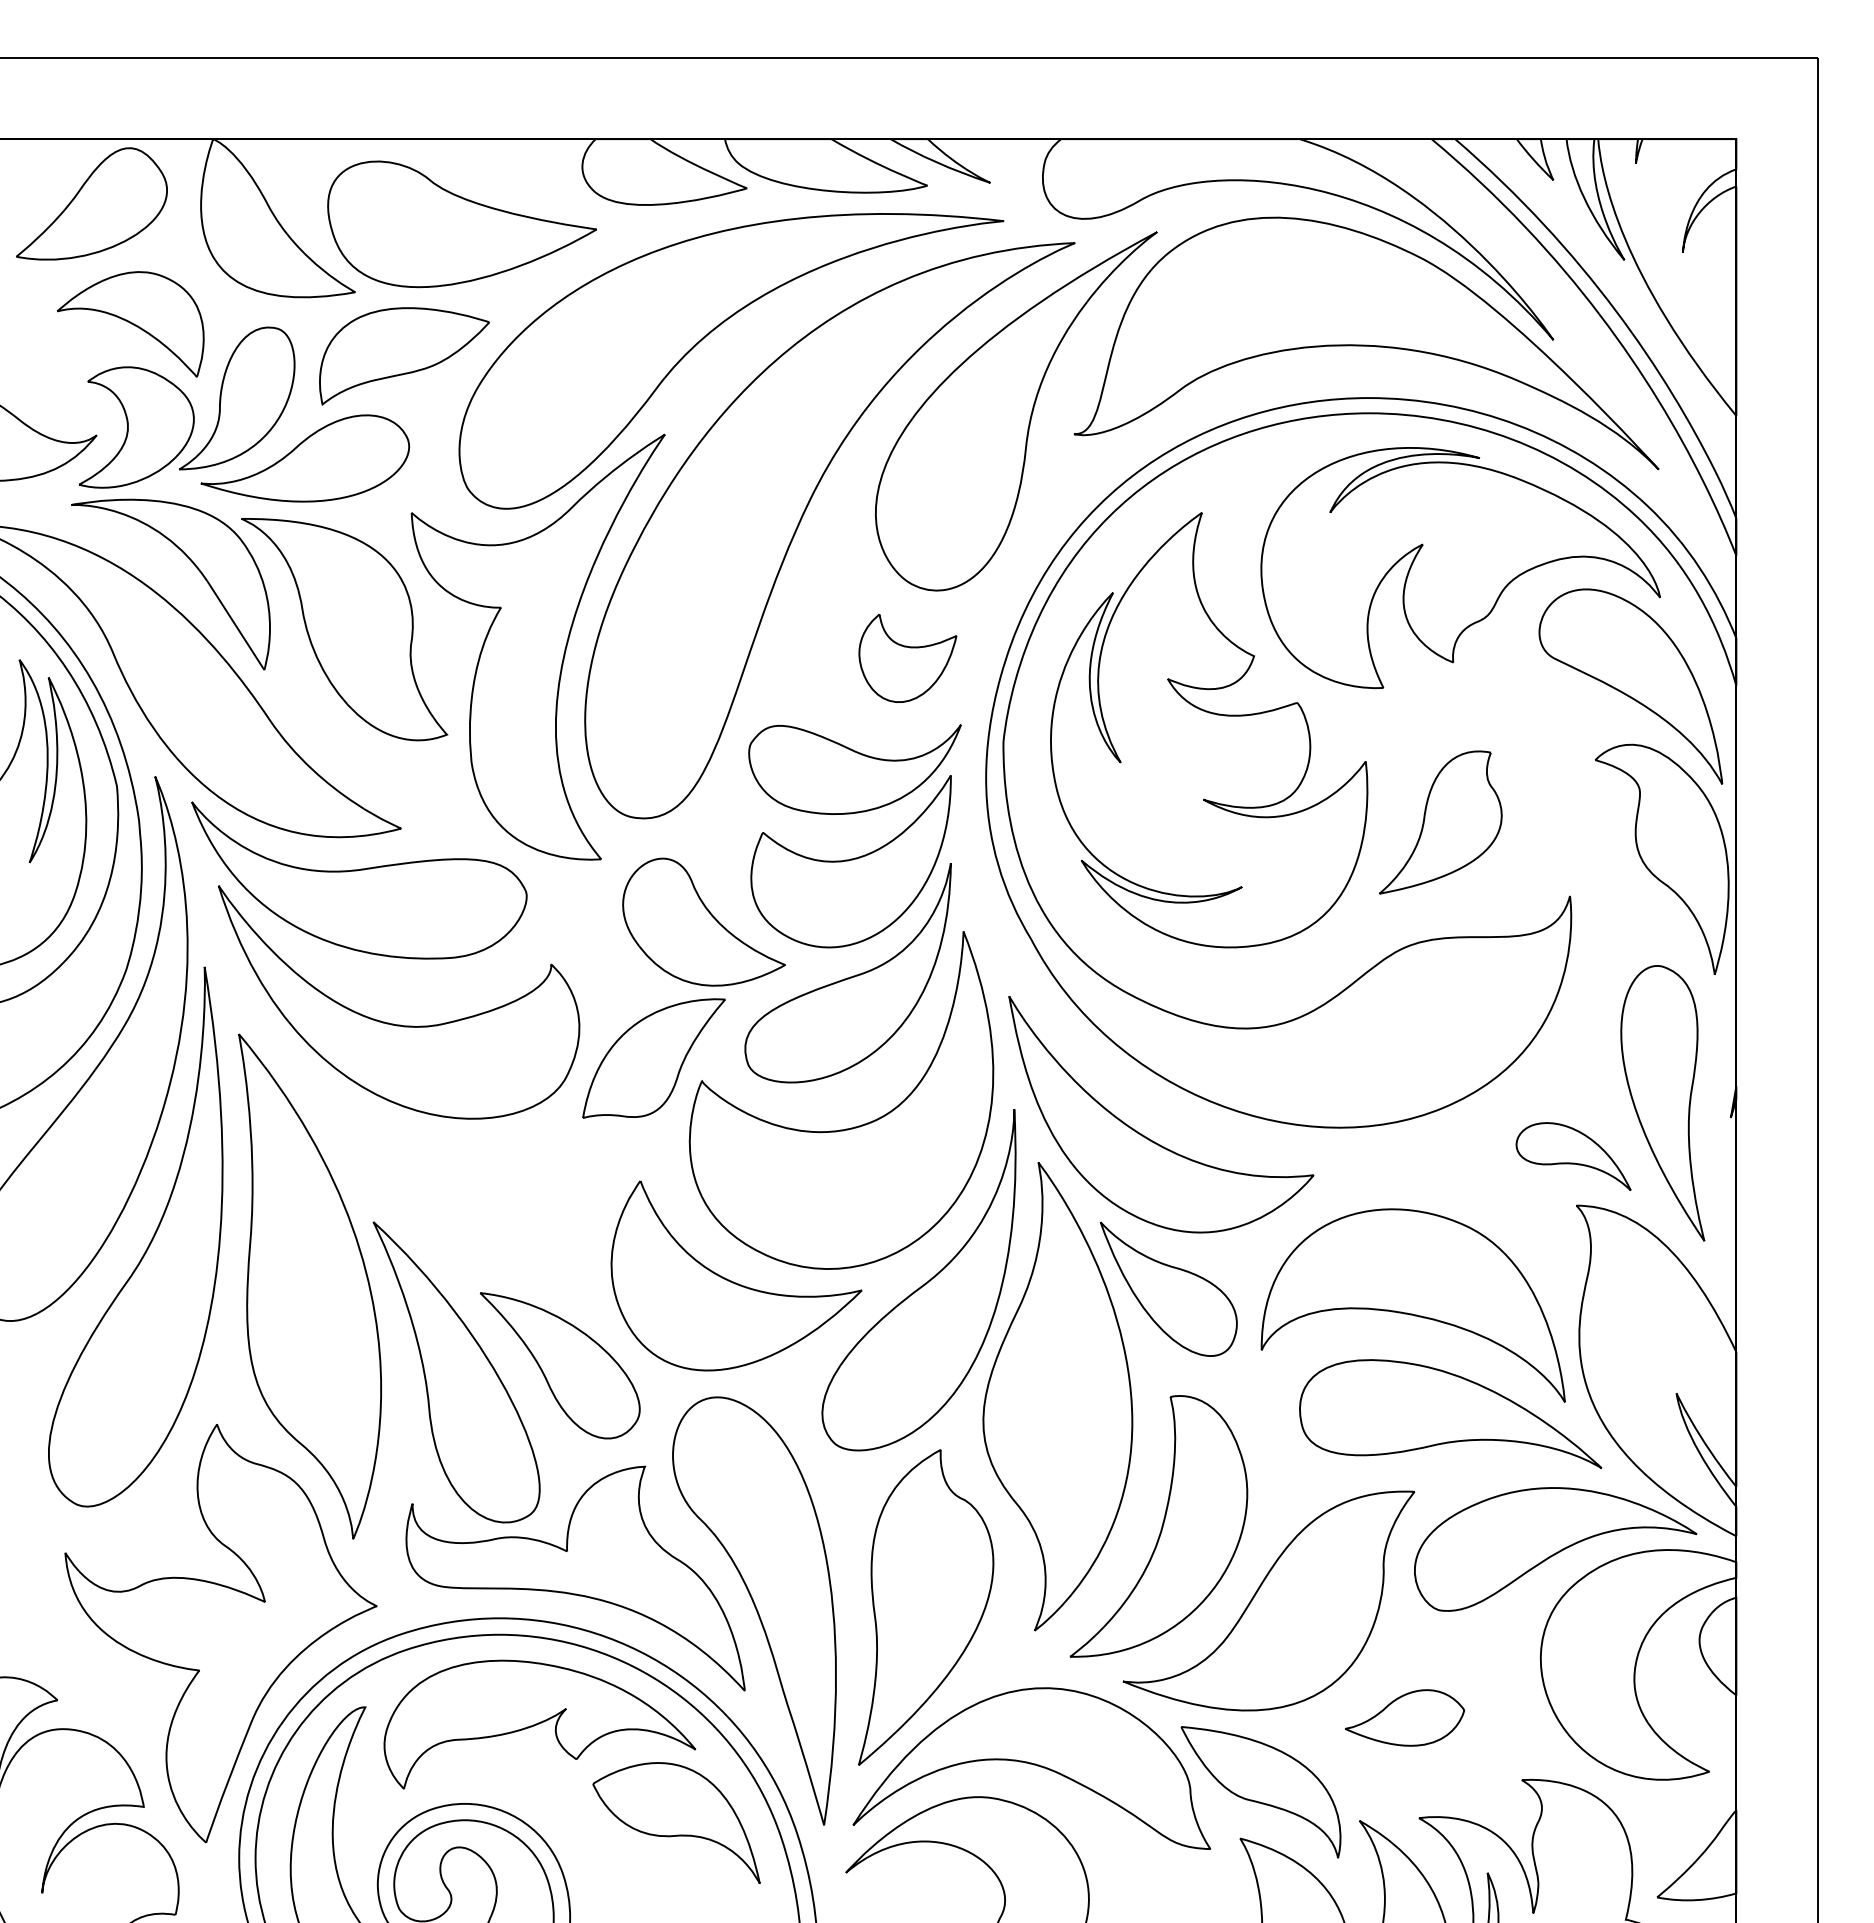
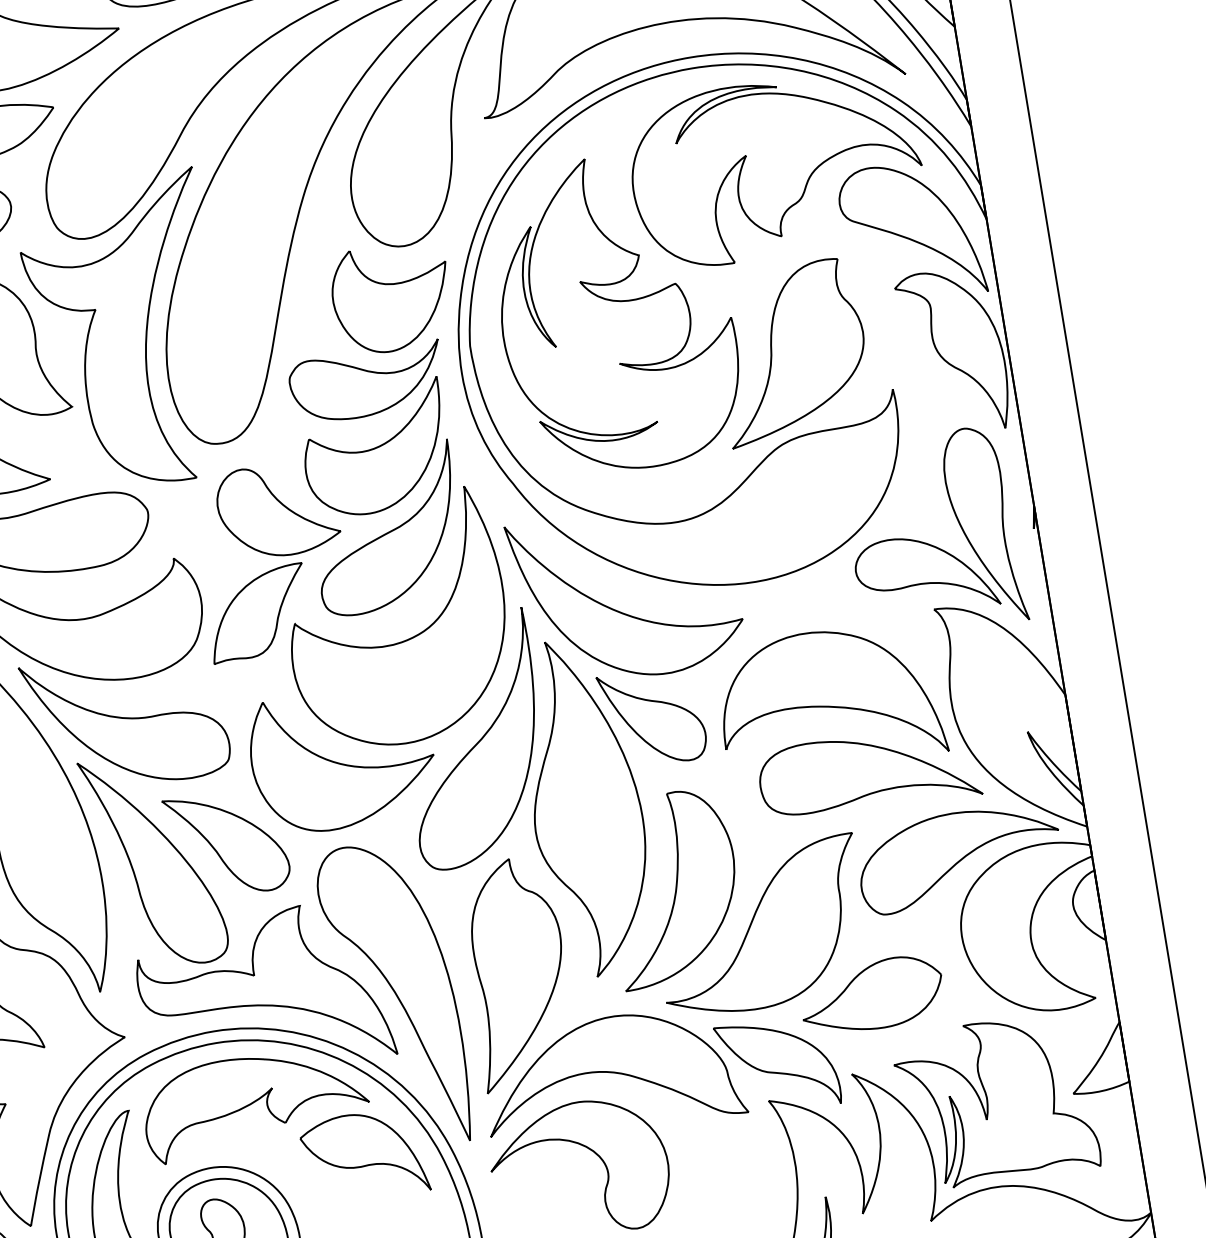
part: (907, 658) -> (391, 297), size x1.67
part: (1440, 822) -> (791, 352), size x1.67
part: (1573, 1156) -> (926, 574), size x1.67
part: (450, 1173) -> (126, 719), added
part: (1404, 1717) -> (871, 995), size x1.67

